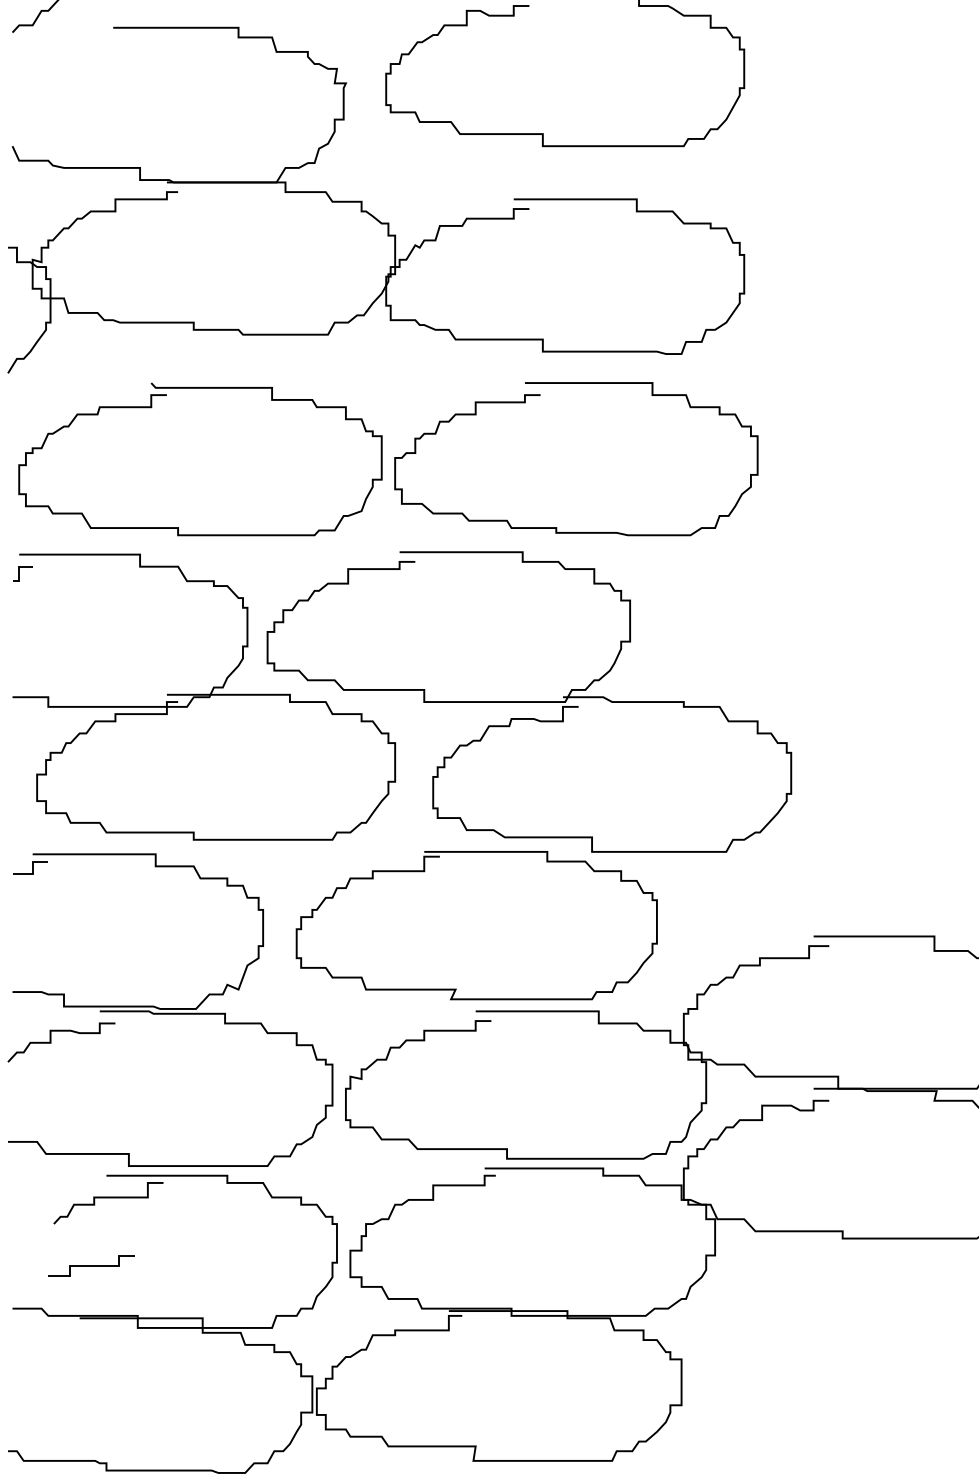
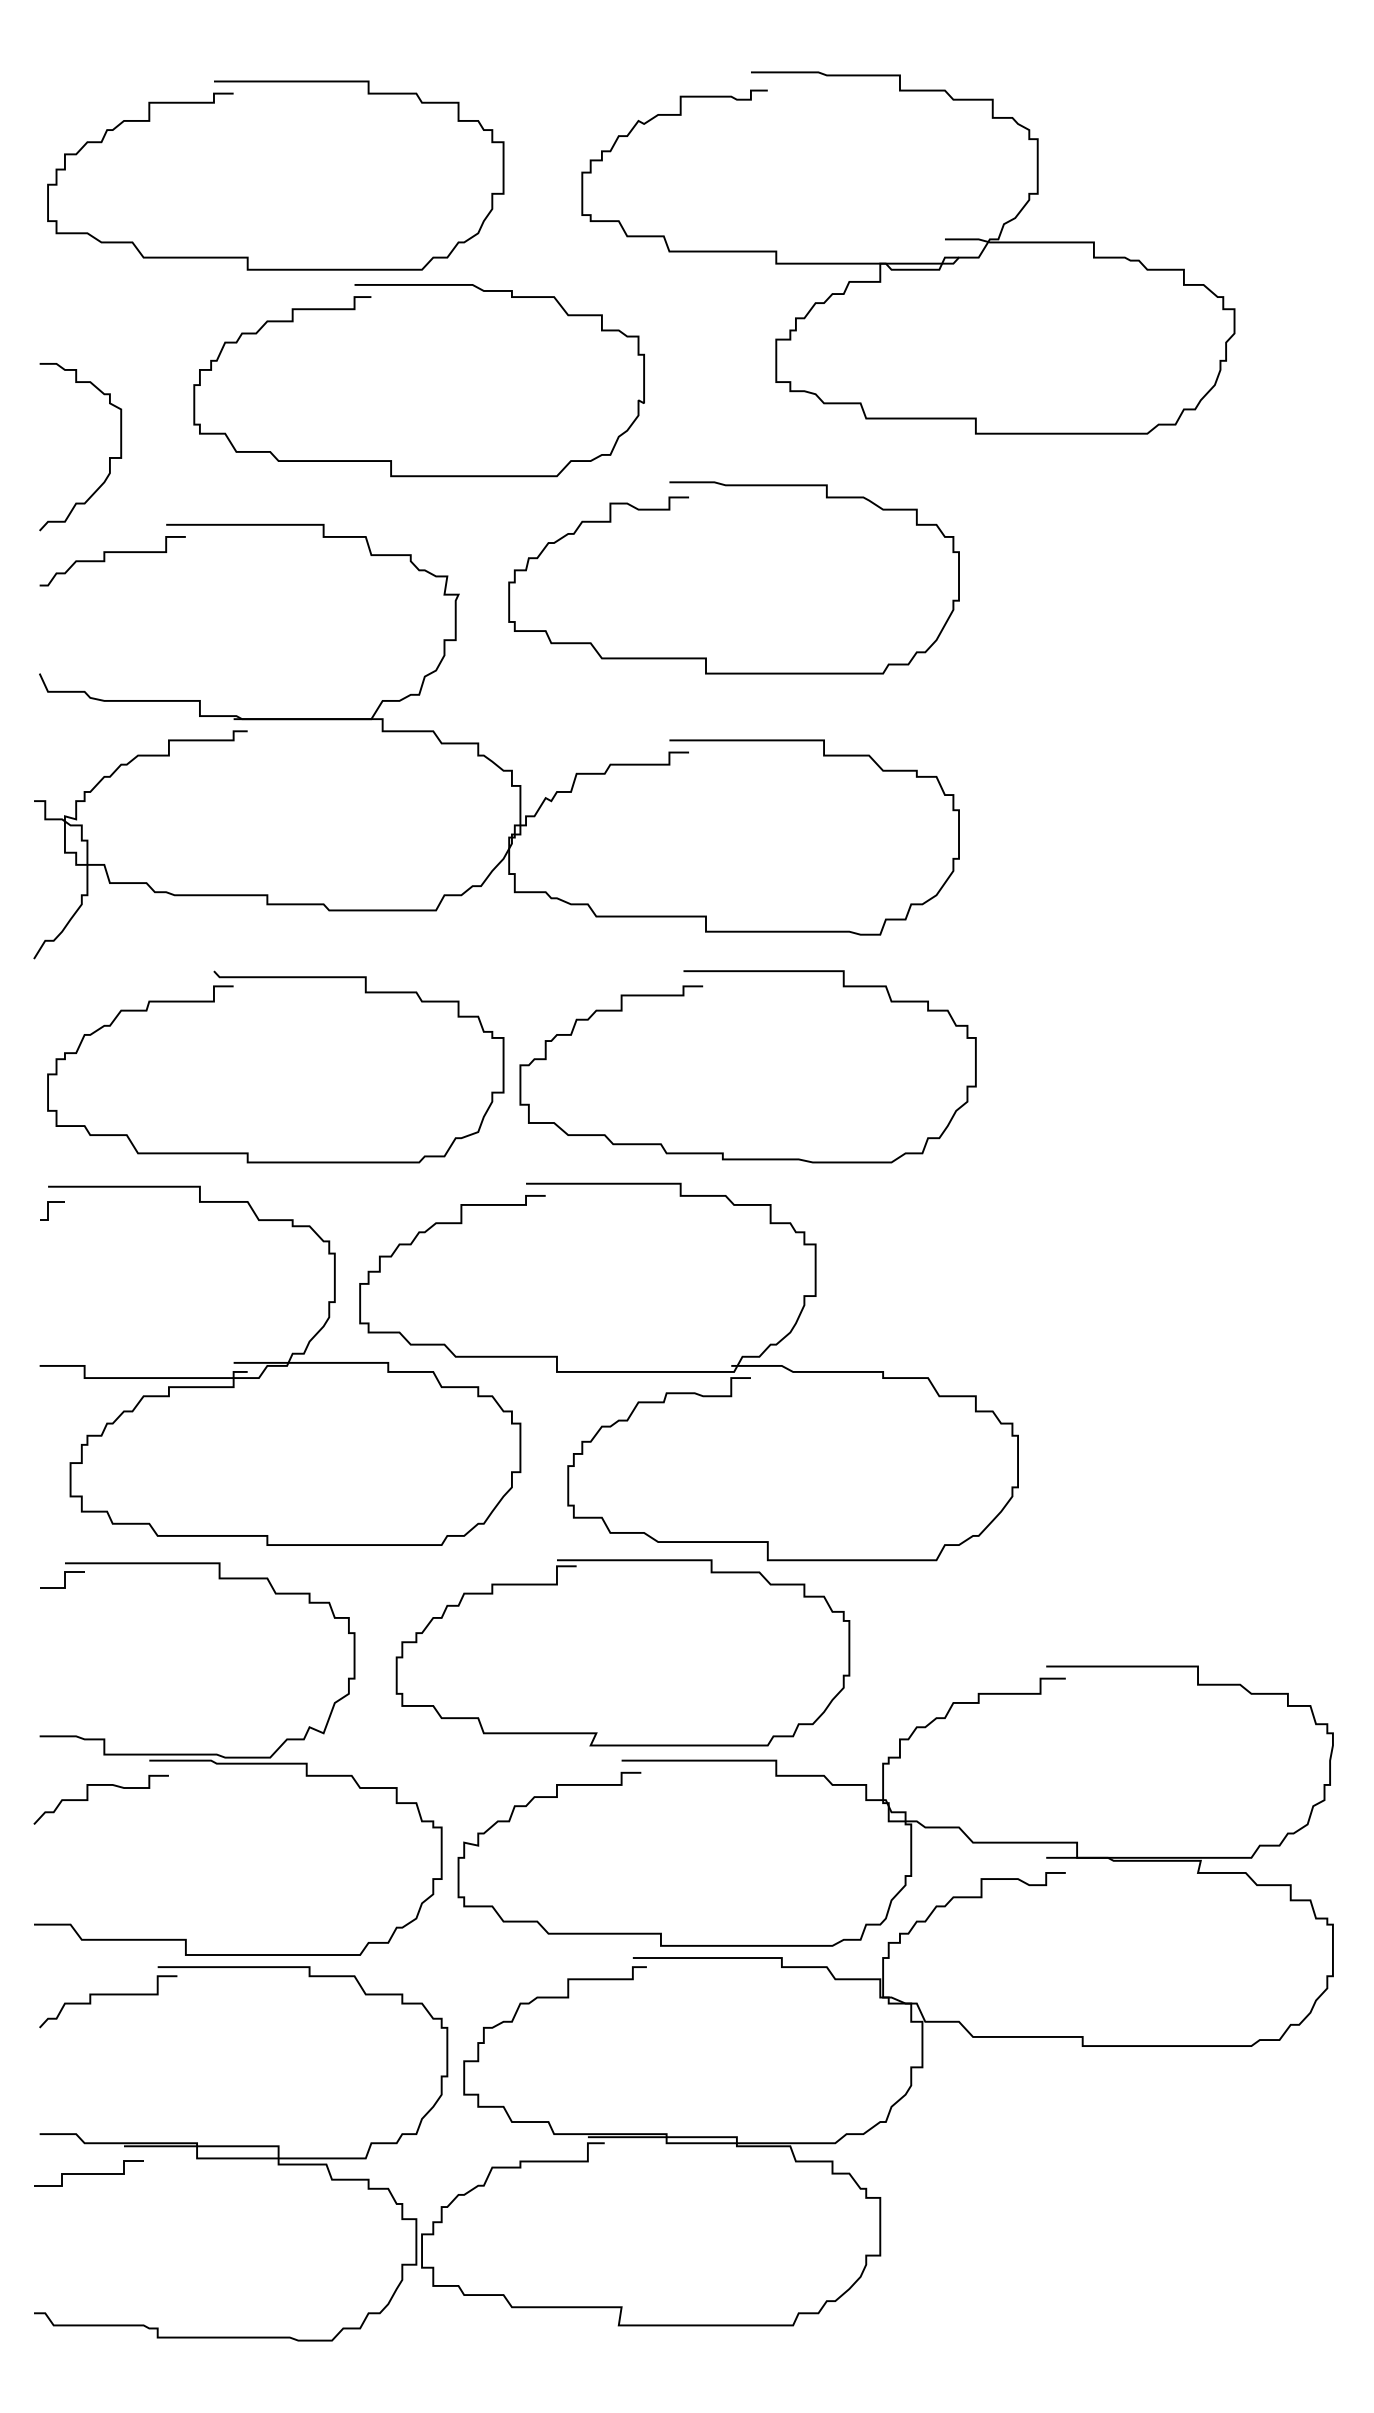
curve: (64, 56) -> (105, 561), added
curve: (108, 1198) -> (108, 1995), moved
curve: (91, 1265) -> (88, 2173), moved

